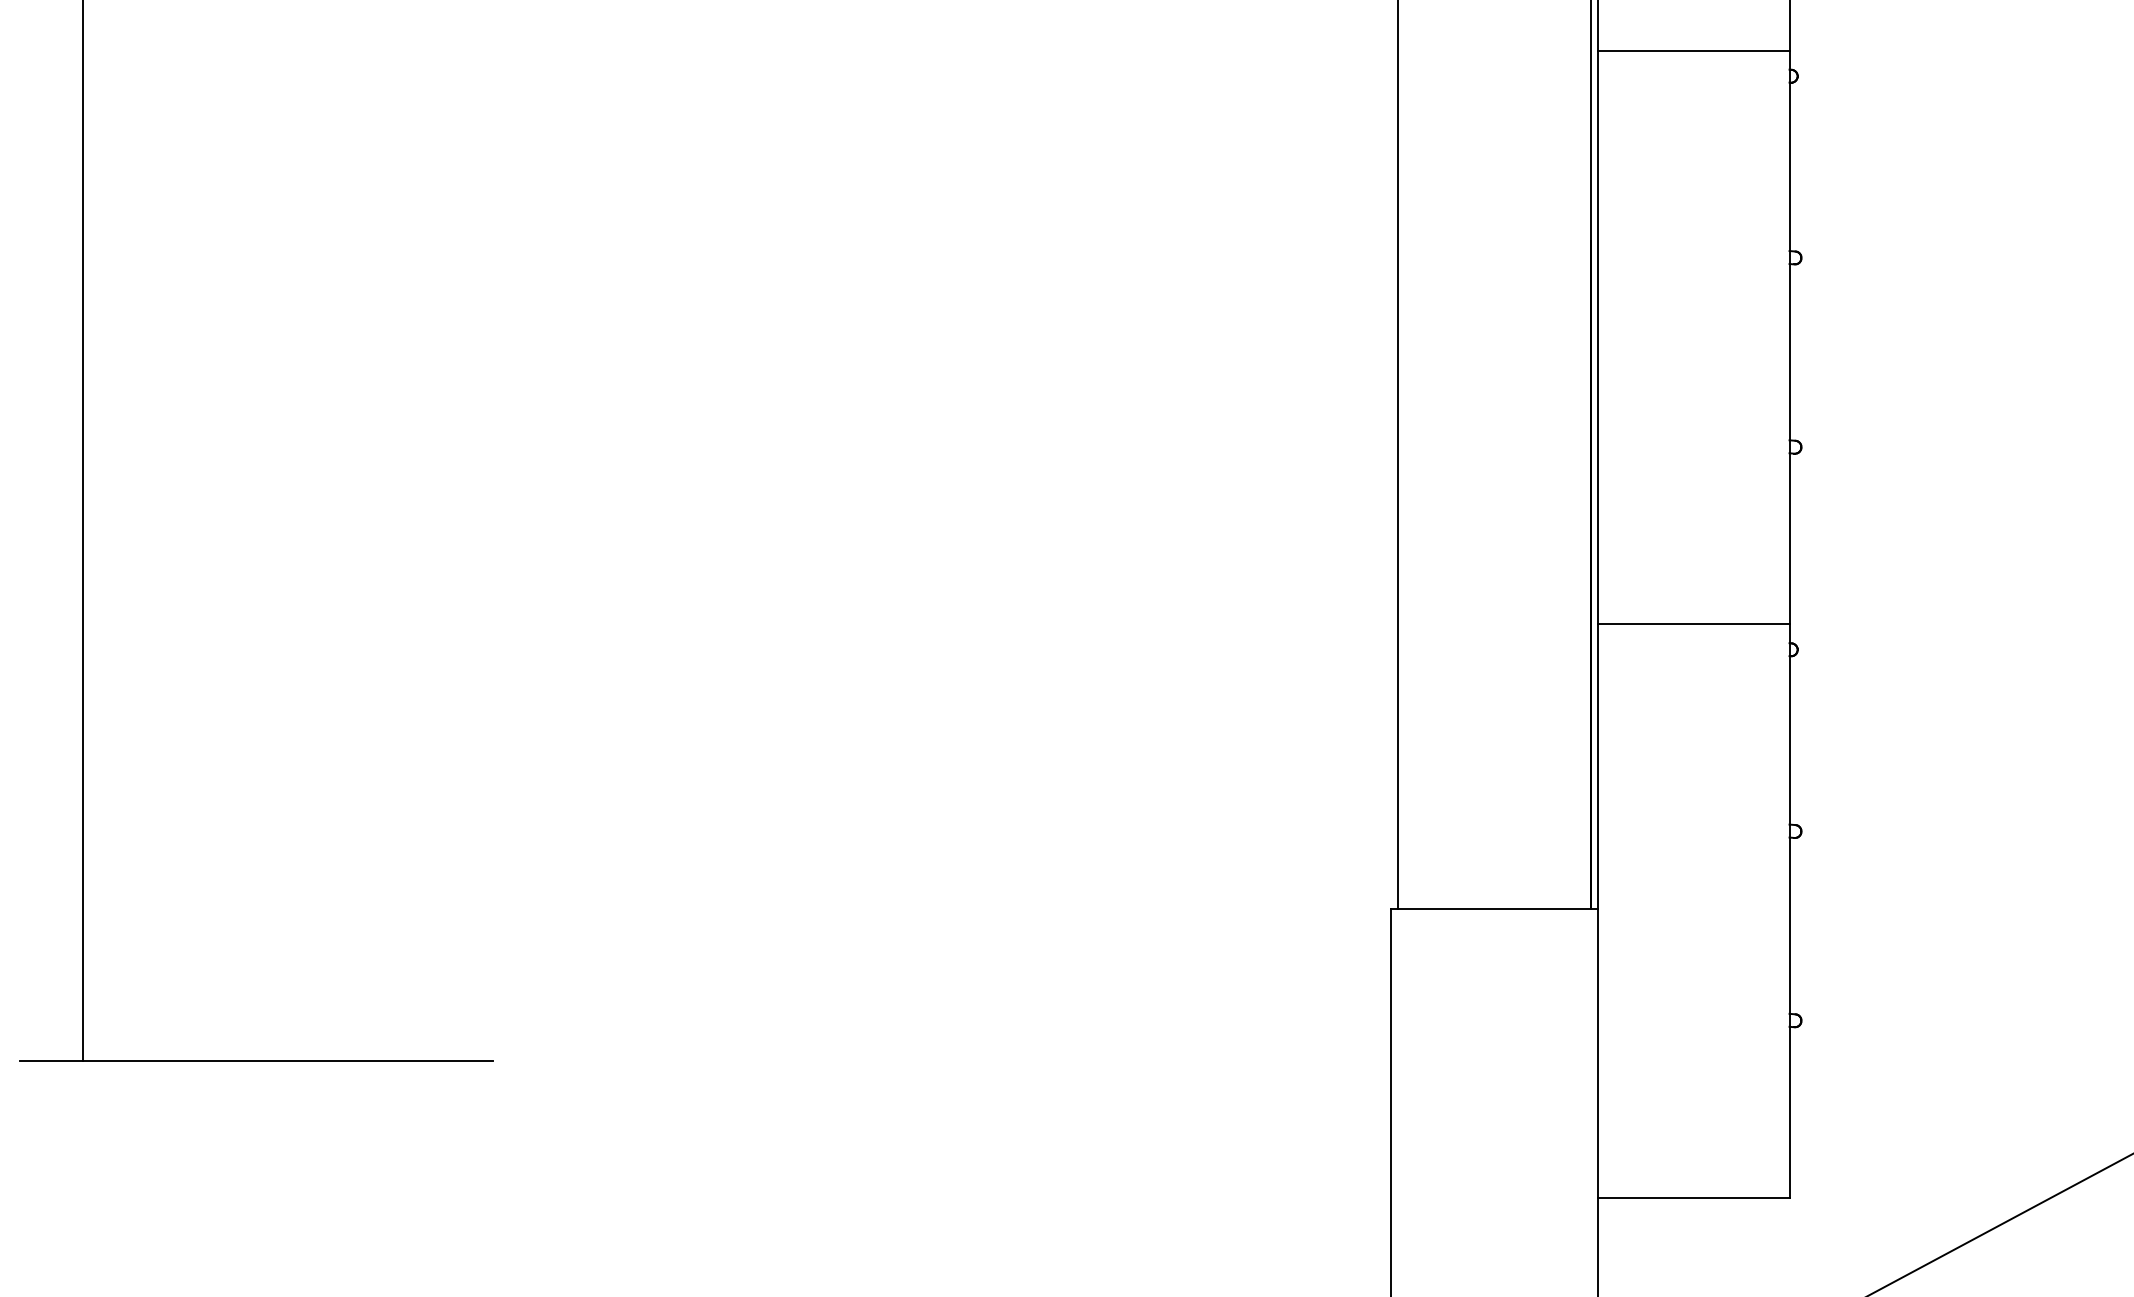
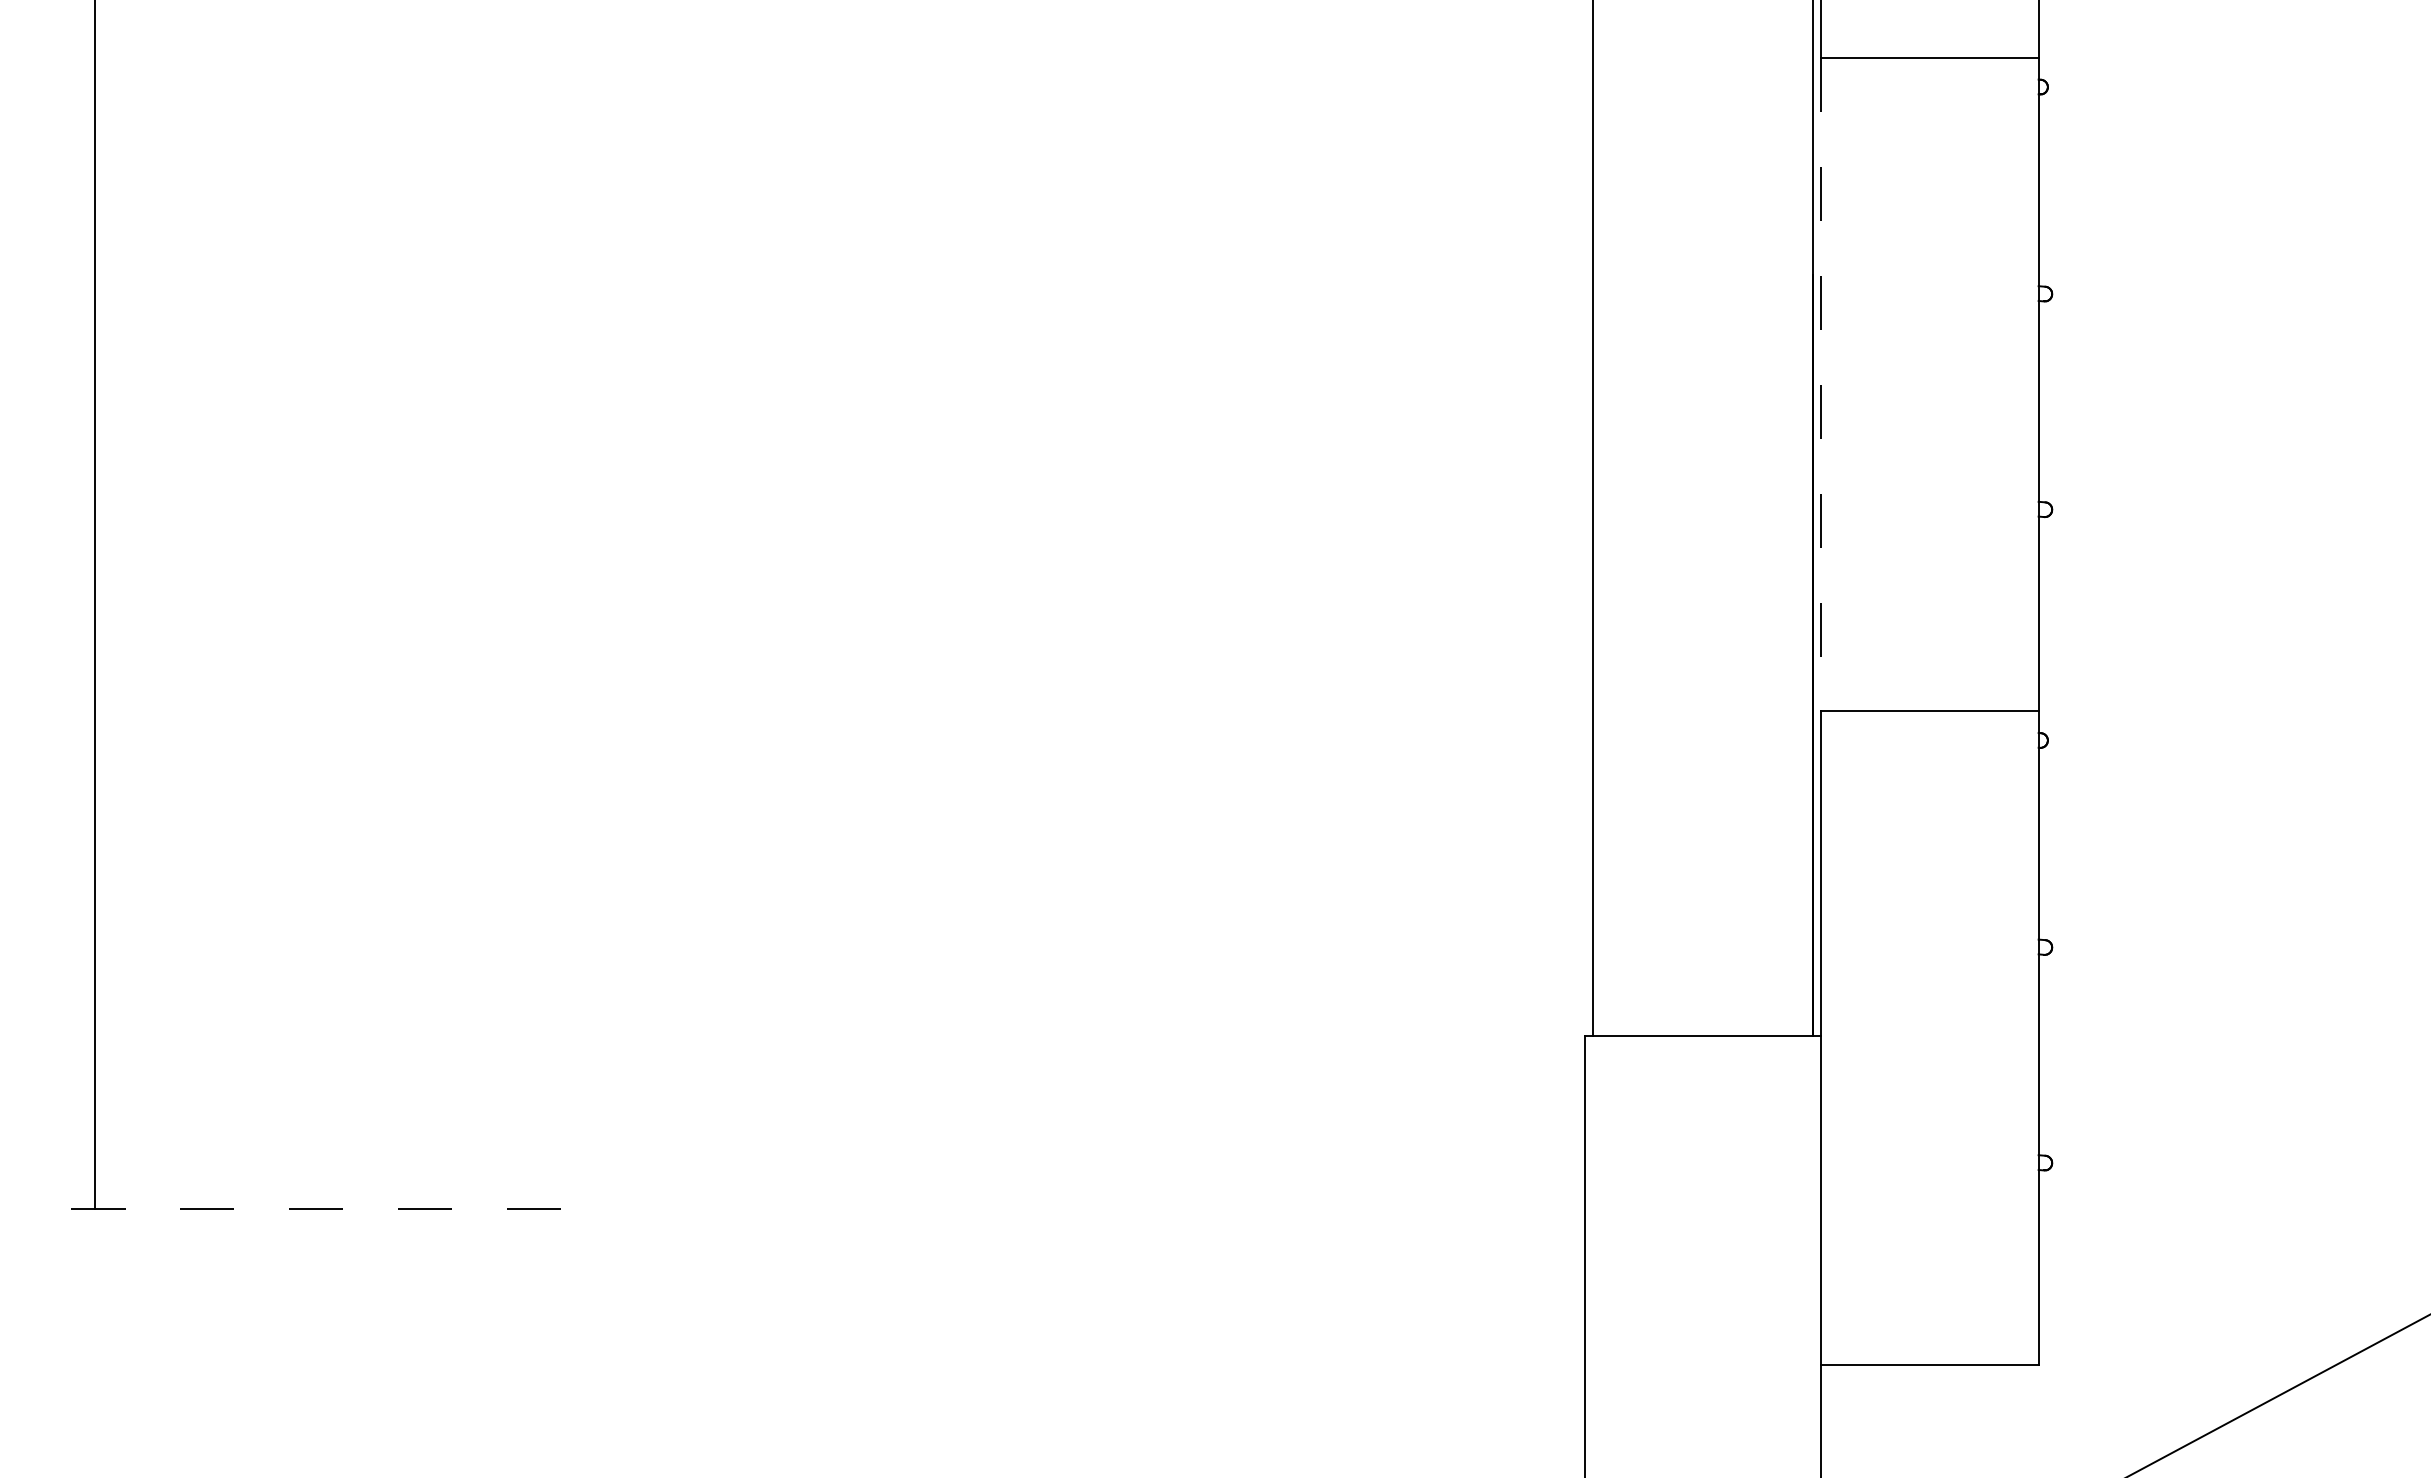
line: (1598, 337) -> (1820, 384), solid -> dashed
line: (256, 1061) -> (292, 1209), solid -> dashed

